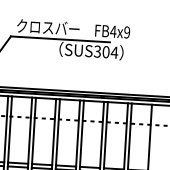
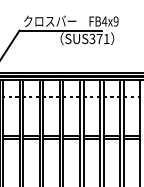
text: (109, 51) -> (102, 38), SUS304 -> SUS371

